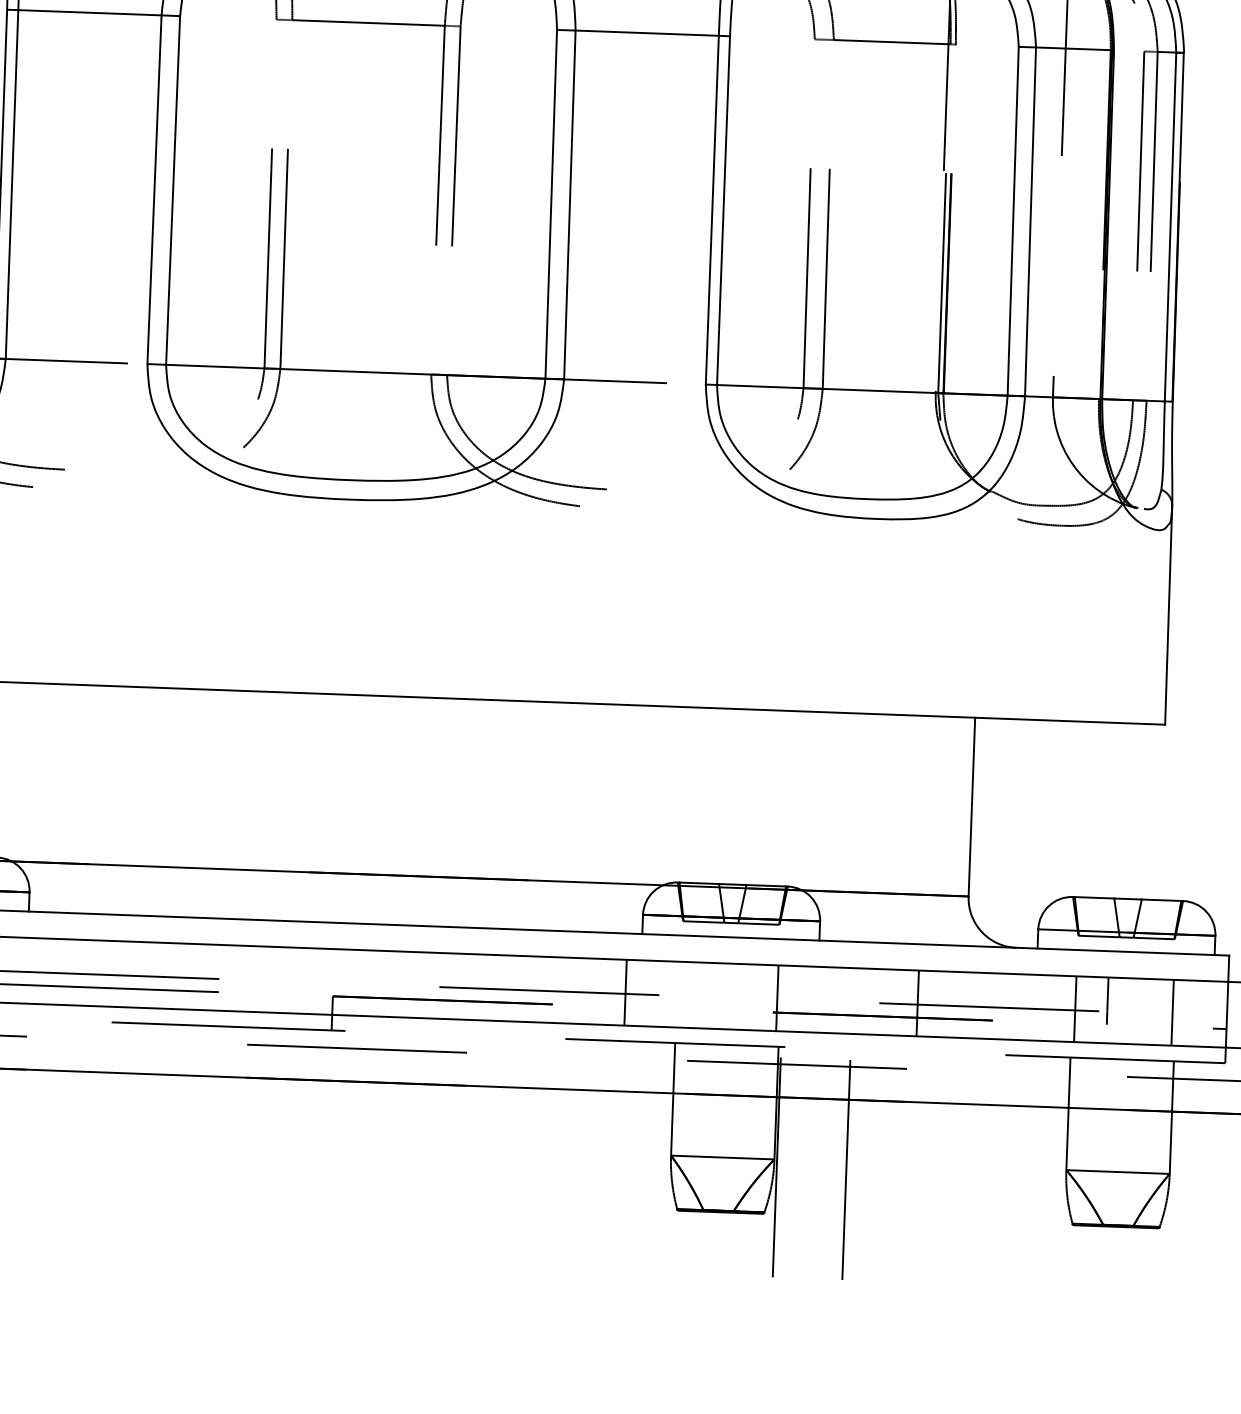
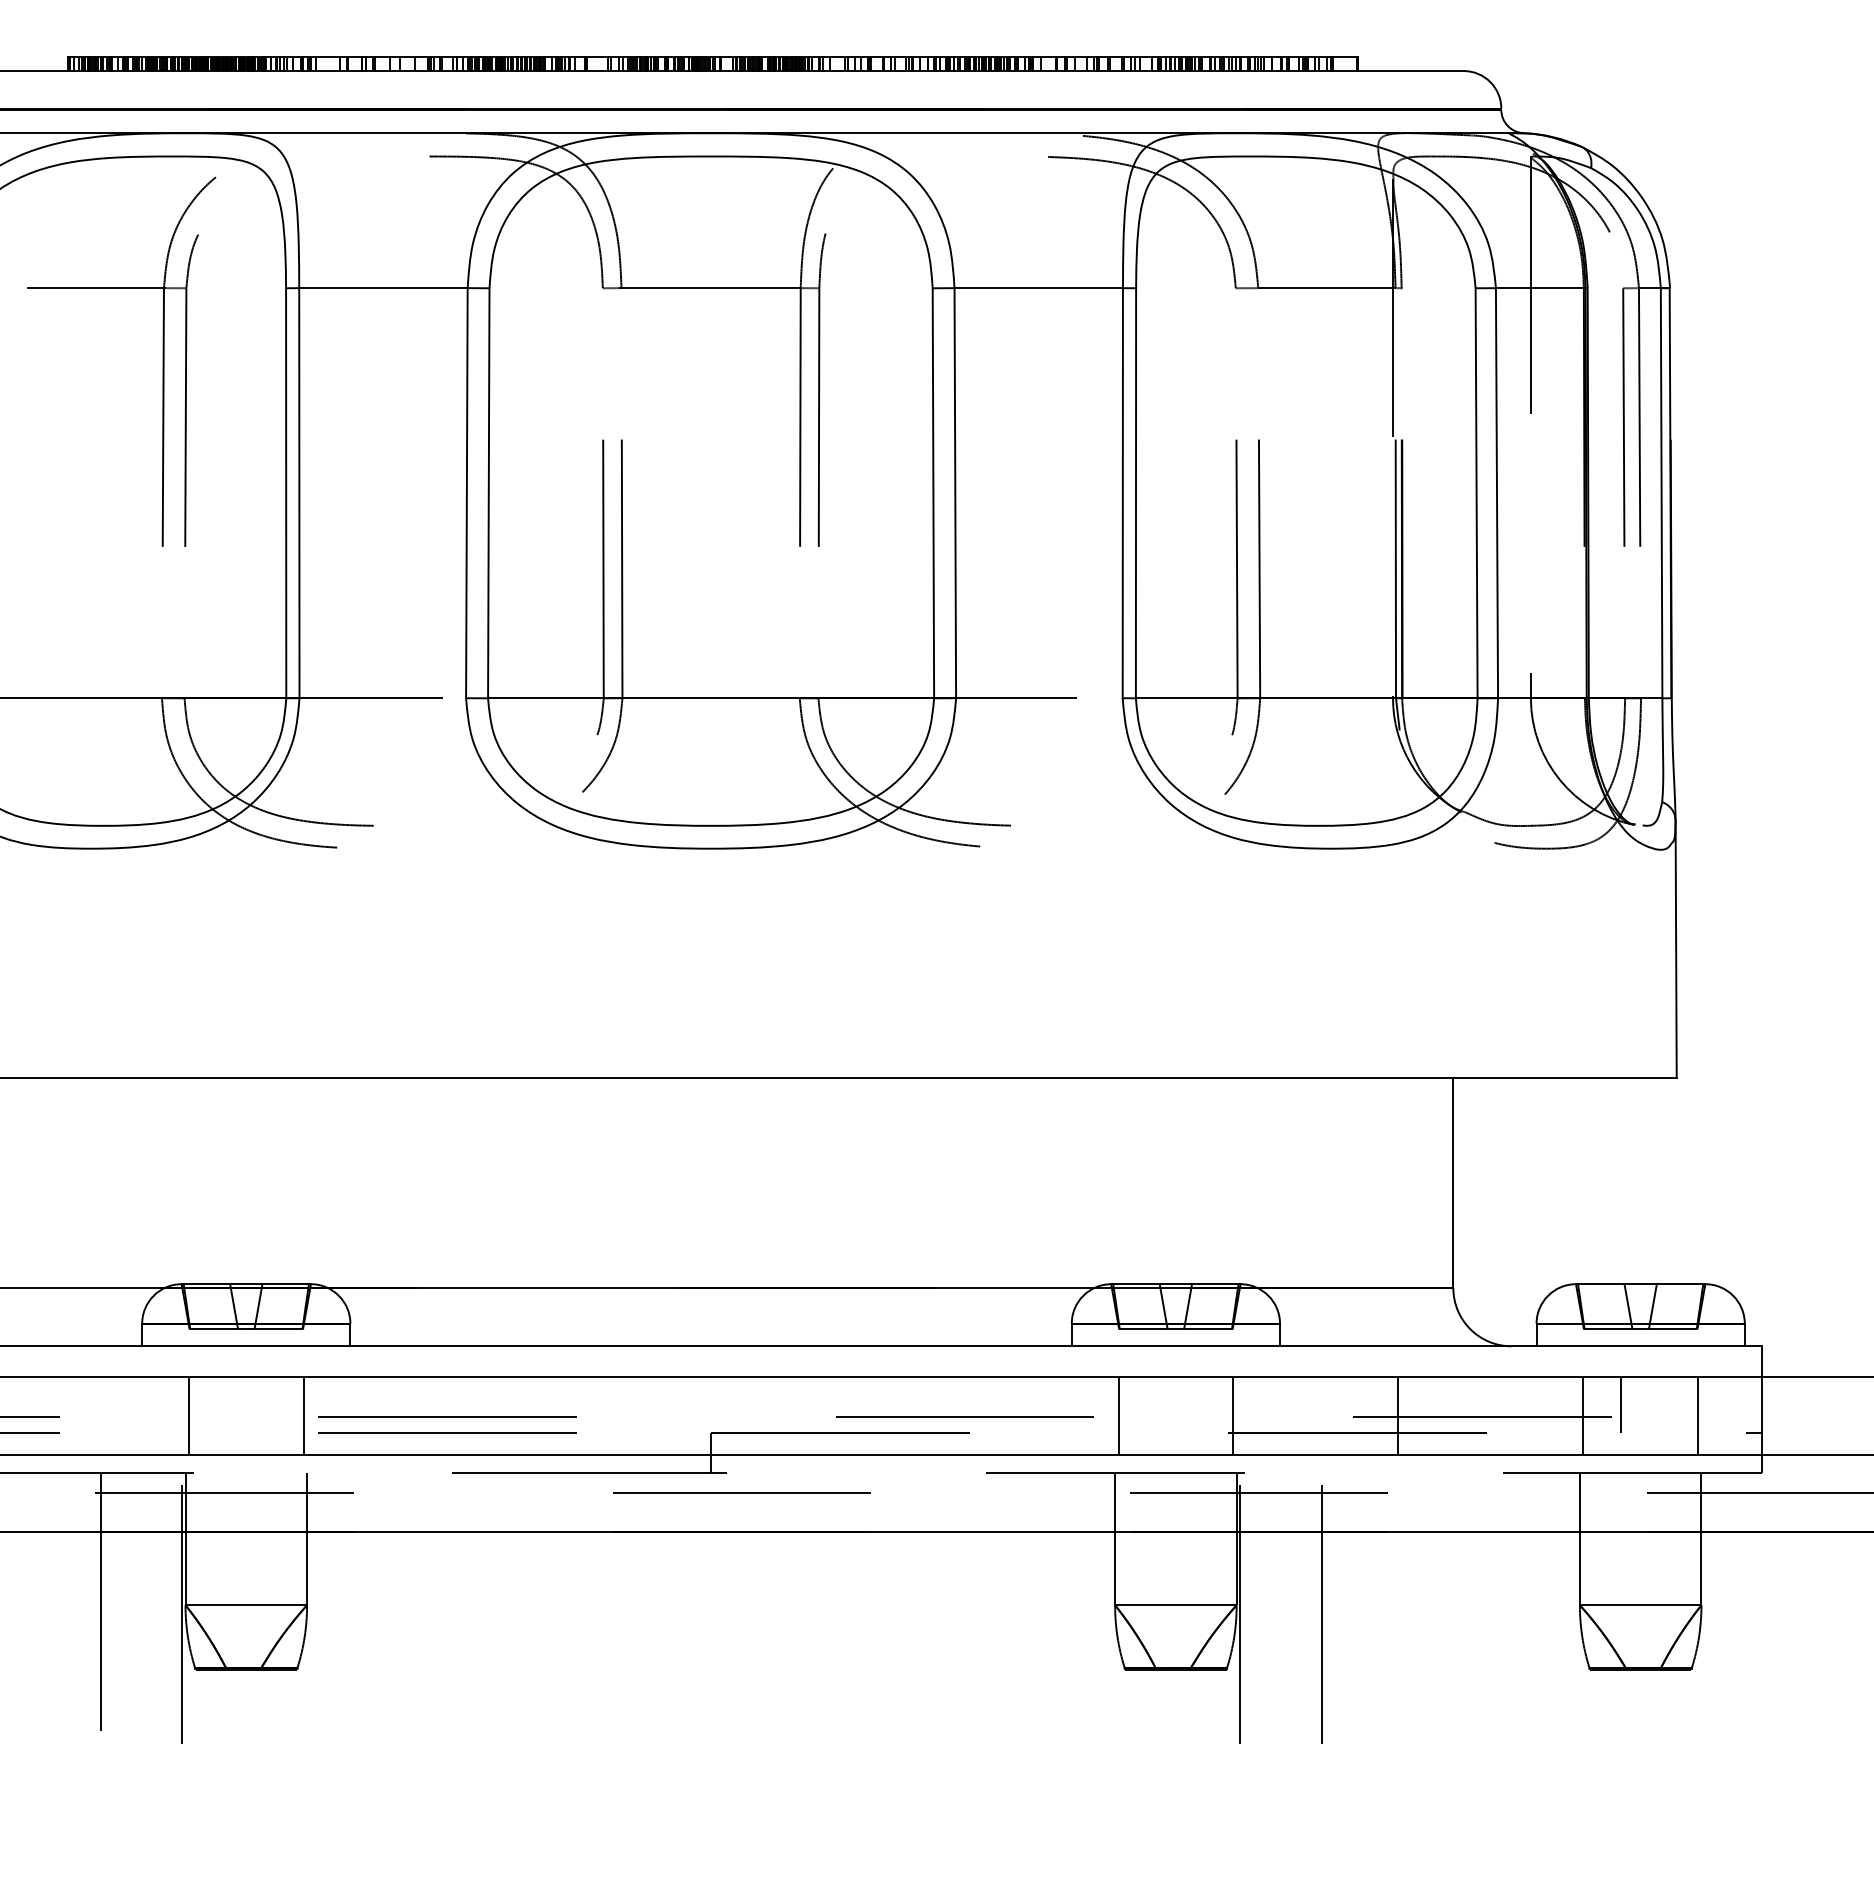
line: (625, 992) -> (1118, 1415), moved

